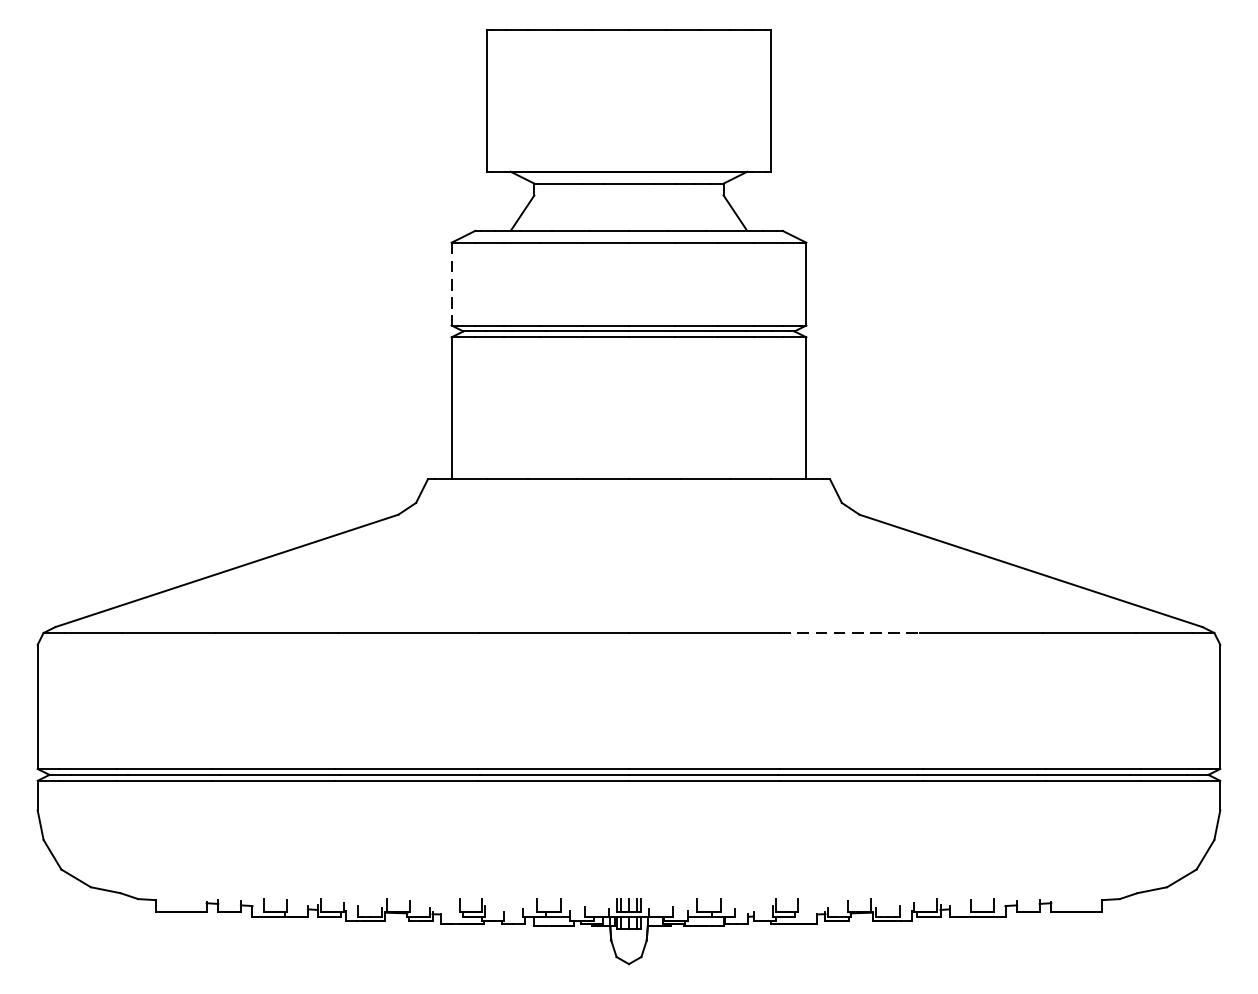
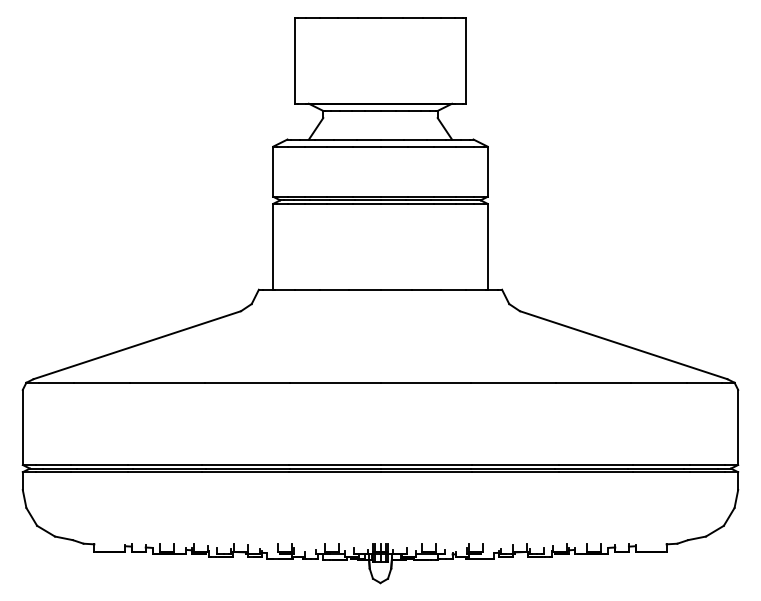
line: (452, 285) -> (273, 172), dashed -> solid
line: (848, 632) -> (513, 382), dashed -> solid

